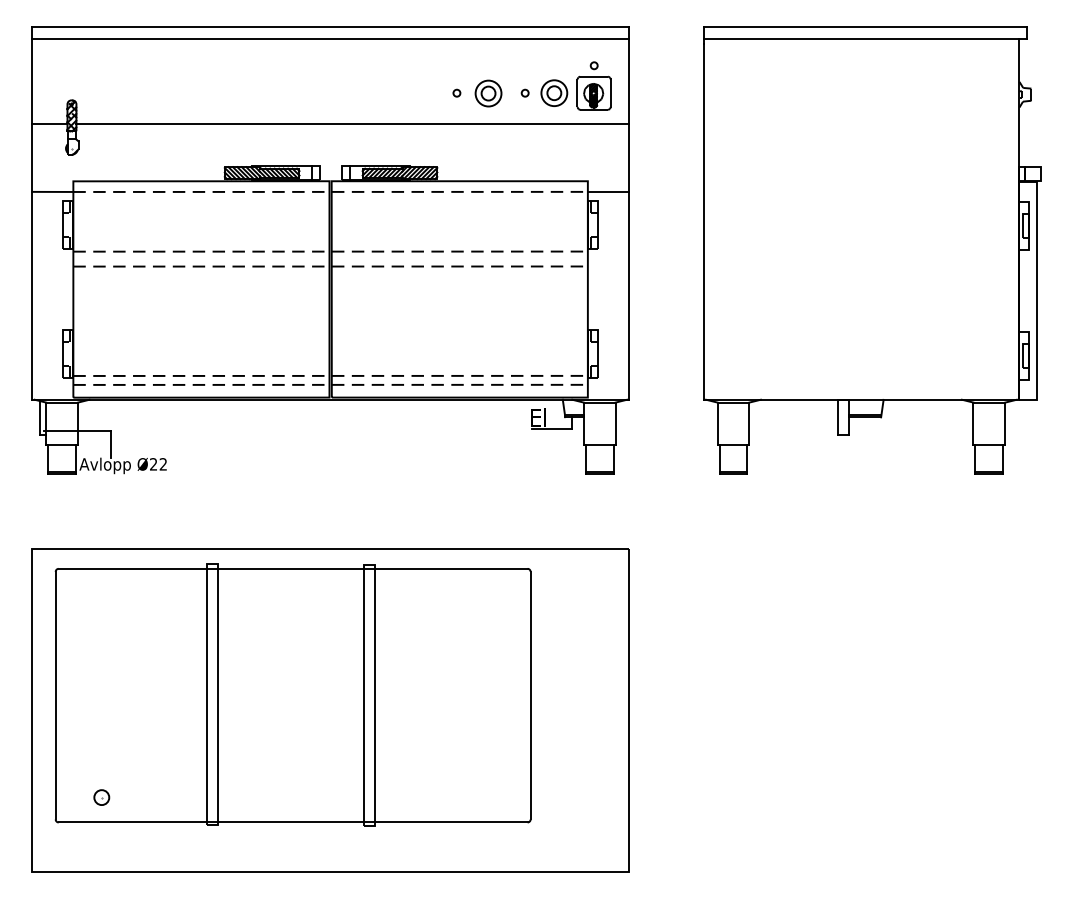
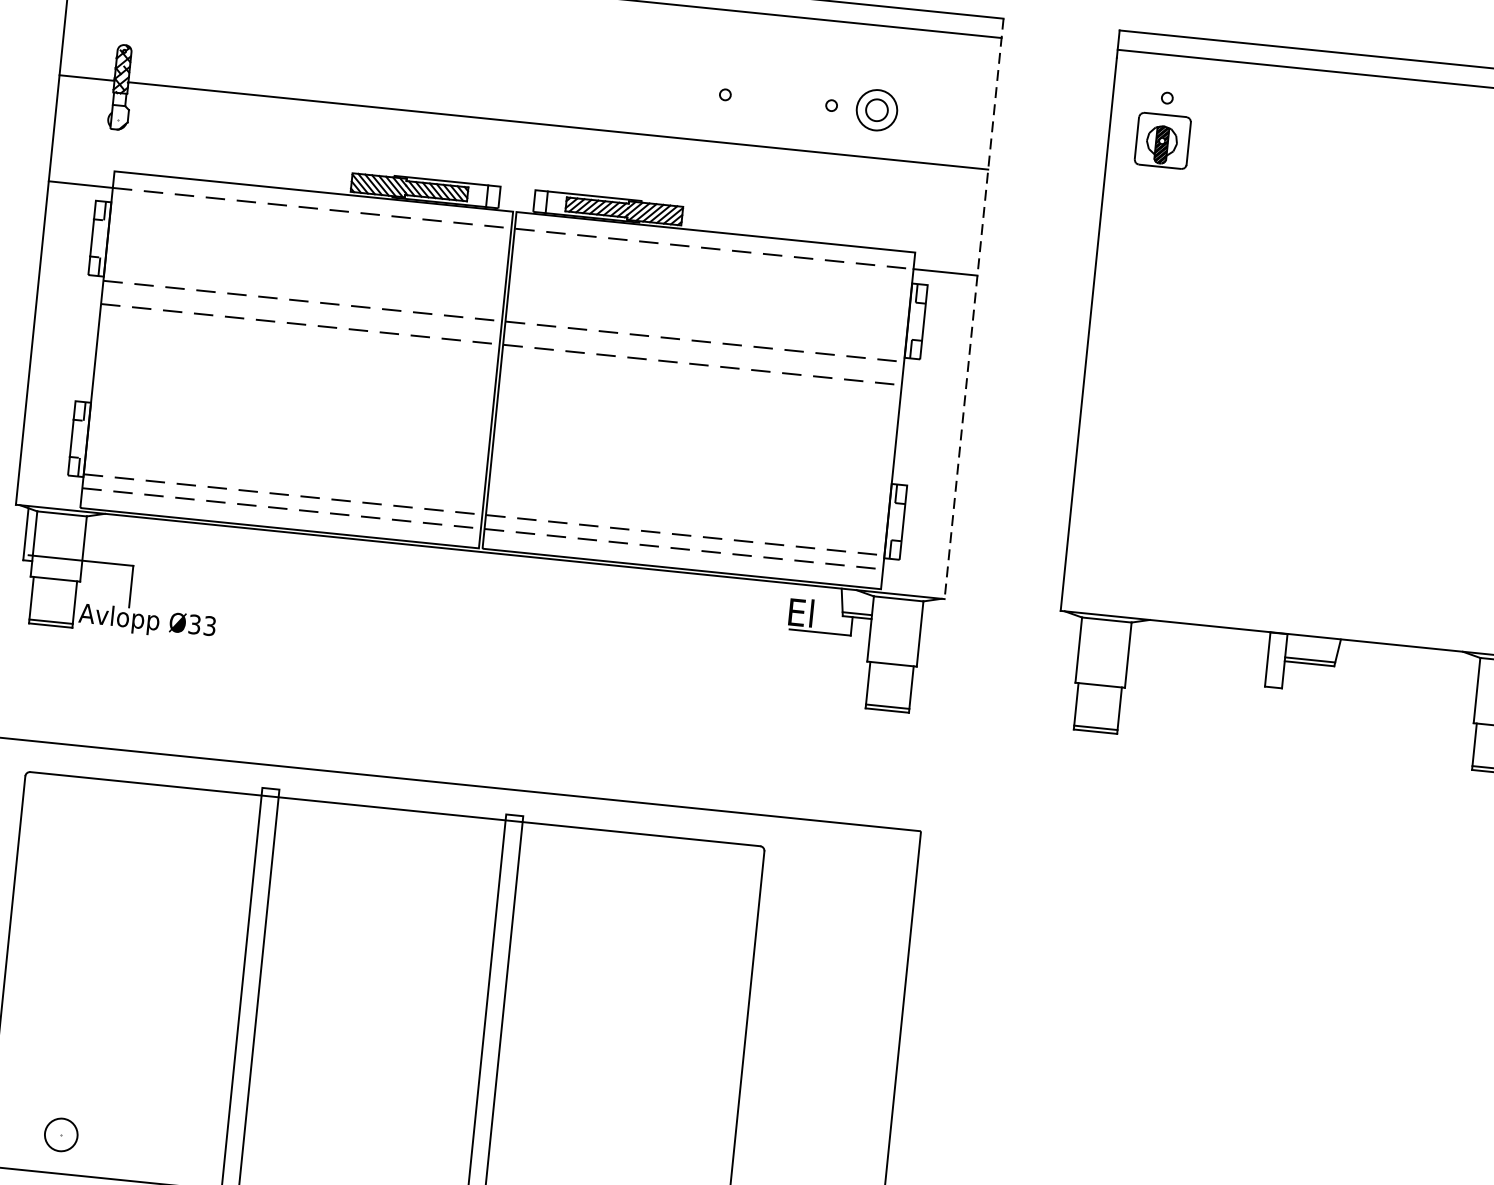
part: (593, 85) -> (1163, 128), moved
part: (488, 93) -> (774, 100), removed
line: (628, 213) -> (973, 309), solid -> dashed
text: (158, 464) -> (202, 625), Ø22 -> Ø33
part: (101, 797) -> (60, 1134), size x1.4

